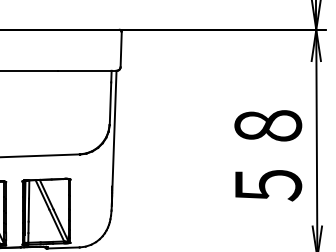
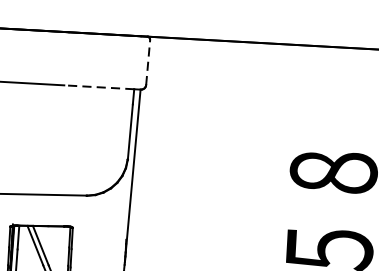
line: (121, 49) -> (148, 62), solid -> dashed
line: (84, 70) -> (98, 86), solid -> dashed

